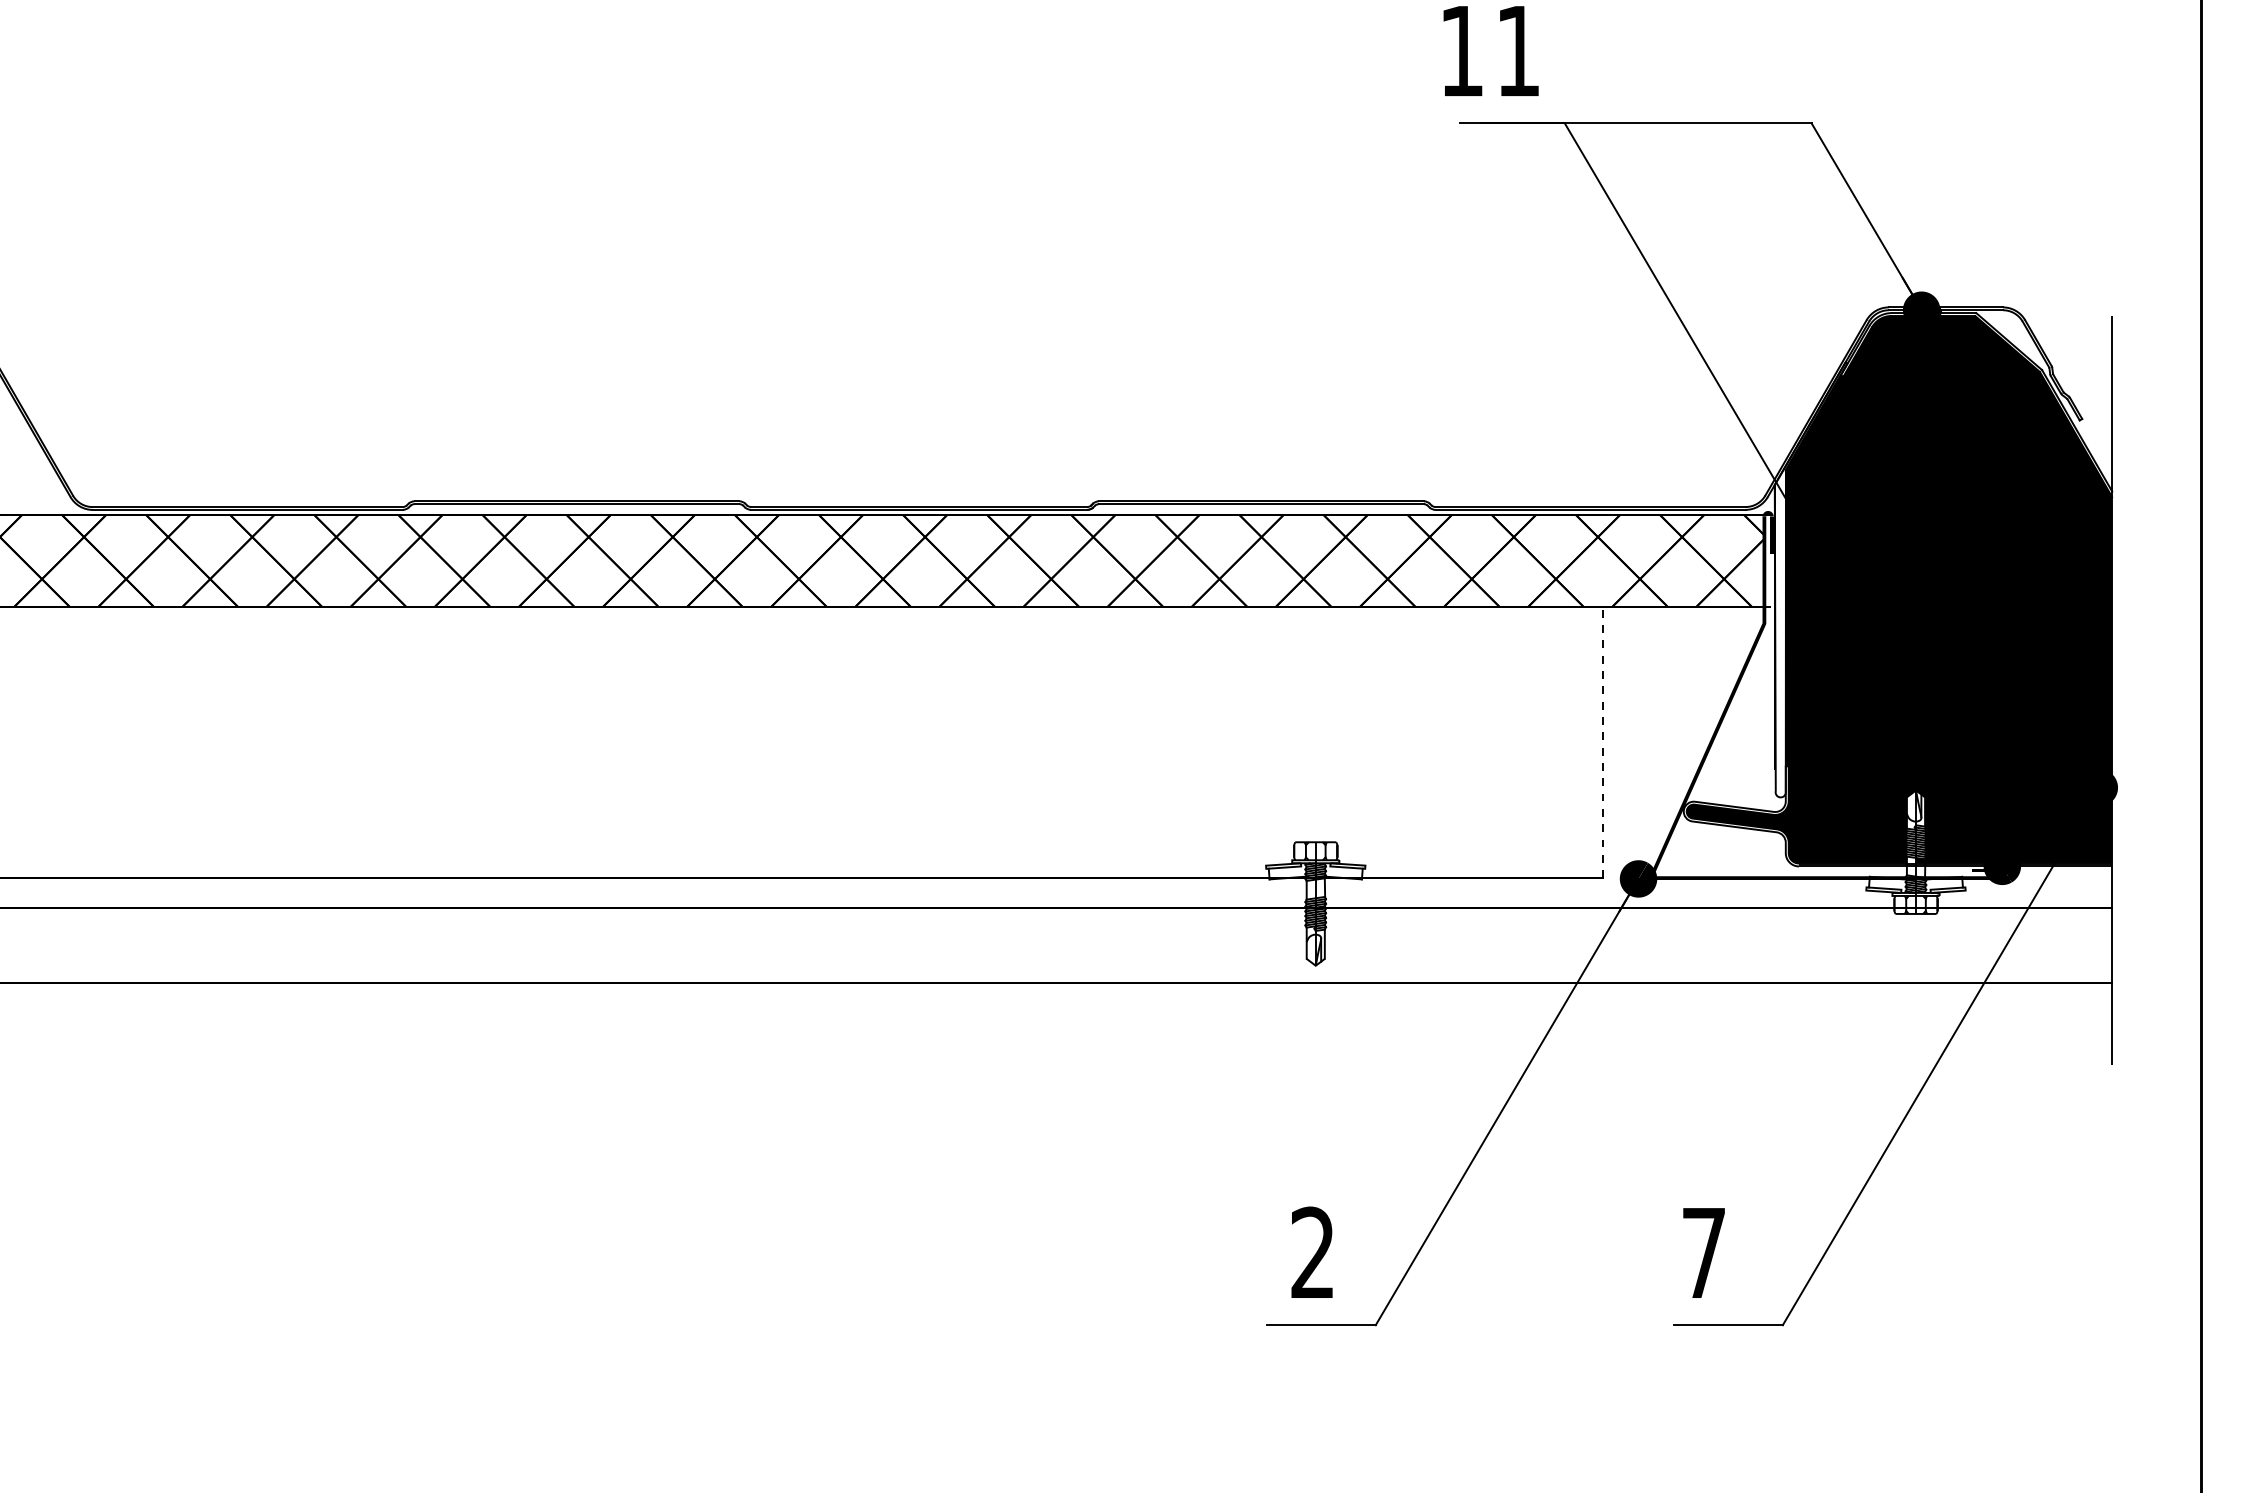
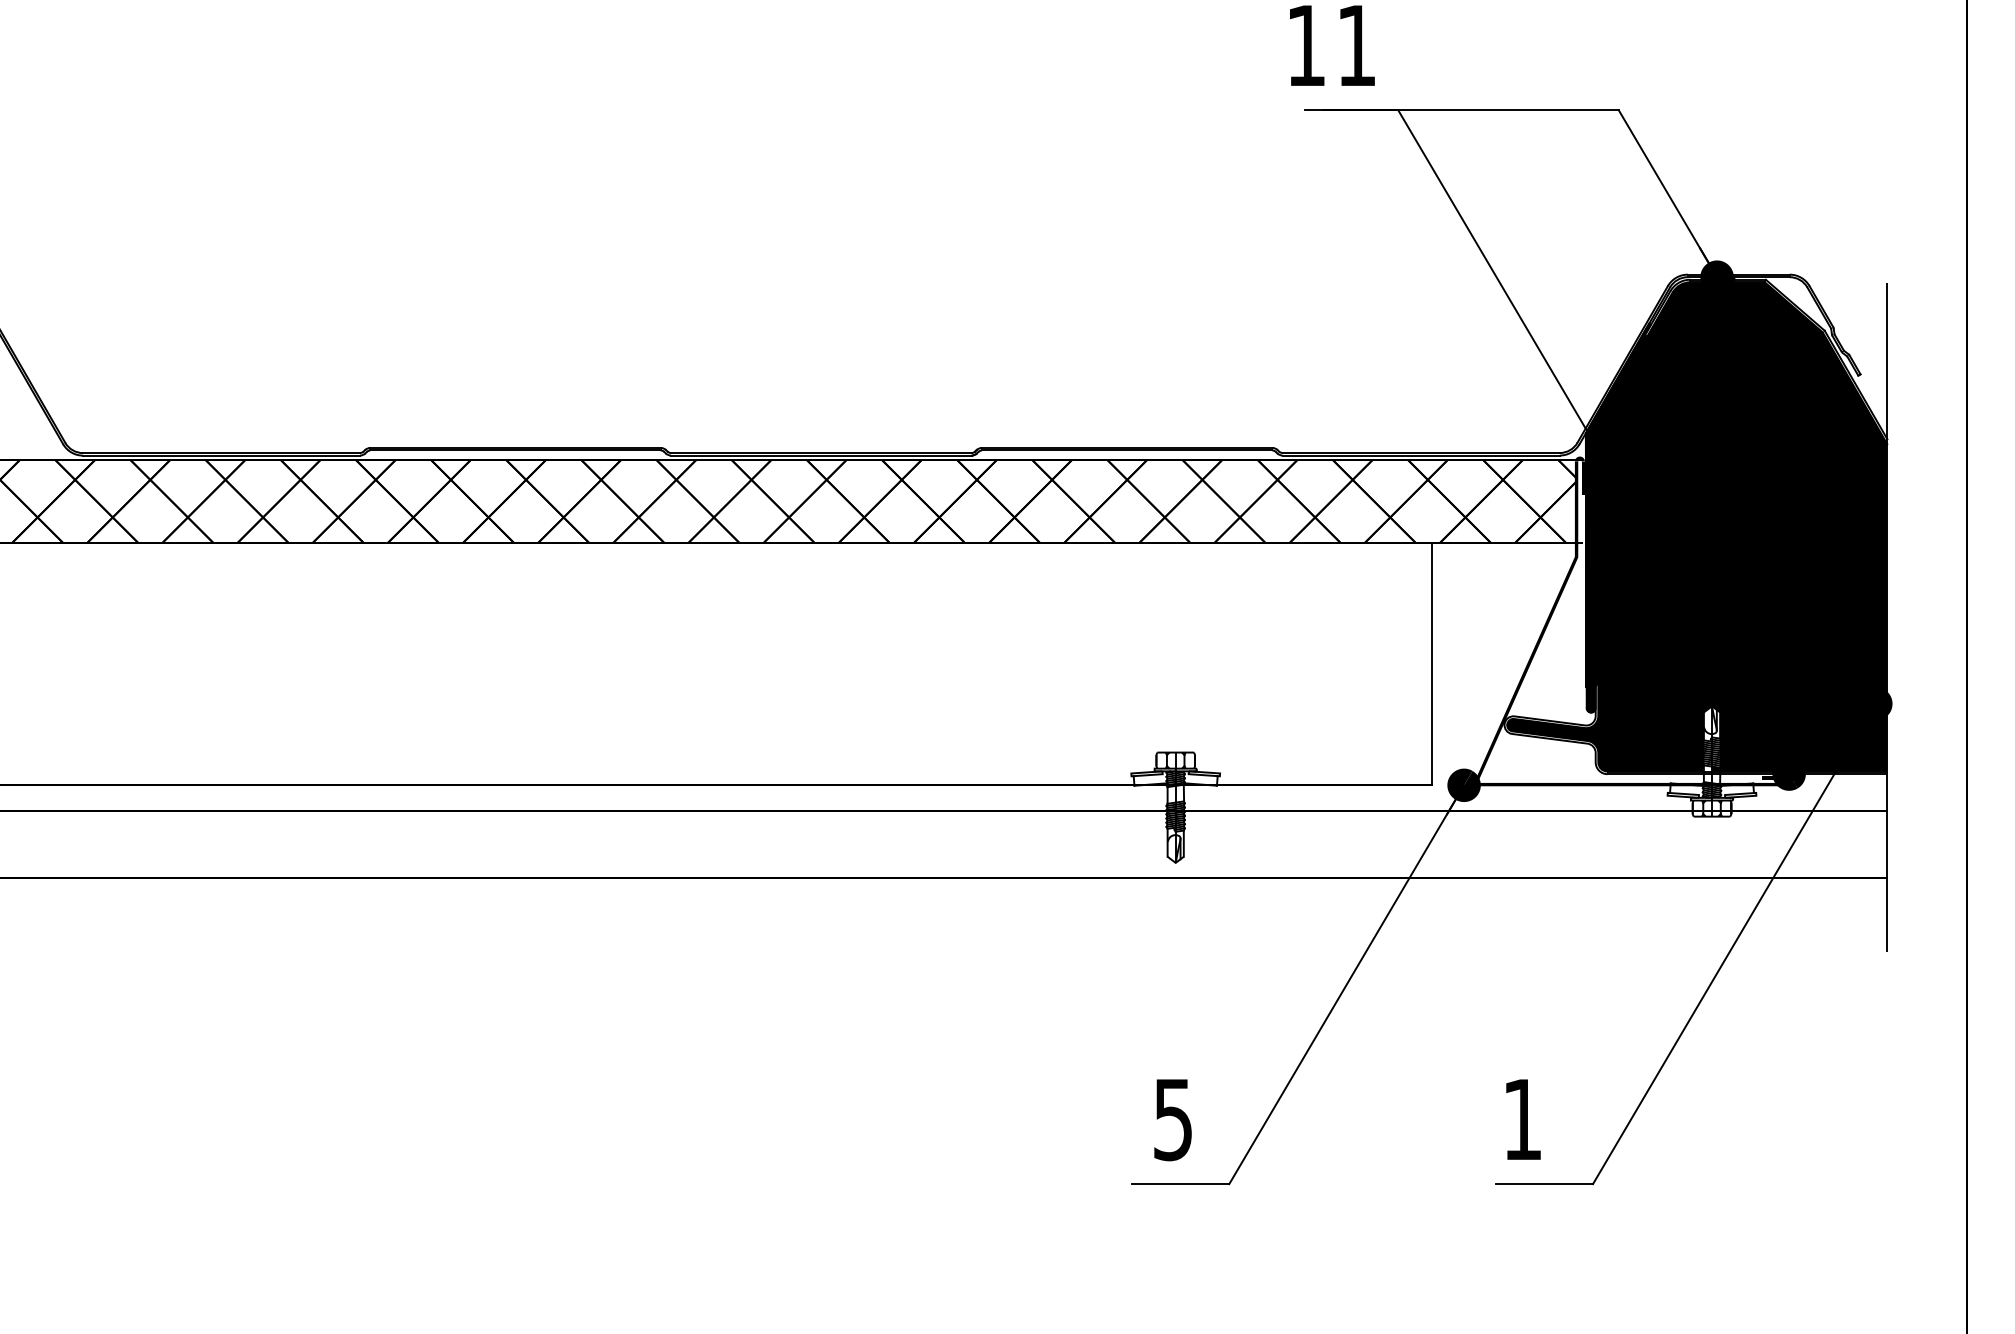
fill: (1810, 580) -> (1617, 518), added
line: (1603, 742) -> (1432, 663), dashed -> solid
text: (1312, 1252) -> (1172, 1119), 2 -> 5
text: (1703, 1252) -> (1522, 1119), 7 -> 1

